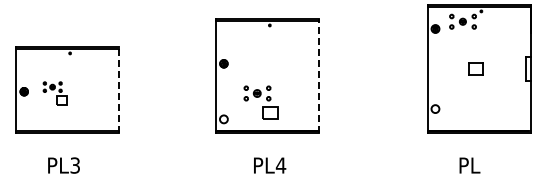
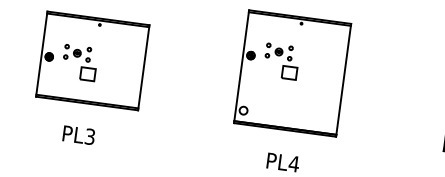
line: (319, 76) -> (344, 80), dashed -> solid
line: (119, 90) -> (143, 68), dashed -> solid
part: (54, 93) -> (79, 62), size x1.43
part: (260, 102) -> (281, 61), moved

